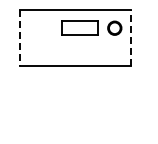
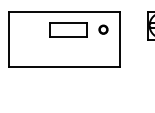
part: (114, 27) -> (103, 29), size x0.62
line: (19, 37) -> (8, 39), dashed -> solid
line: (131, 37) -> (120, 39), dashed -> solid

